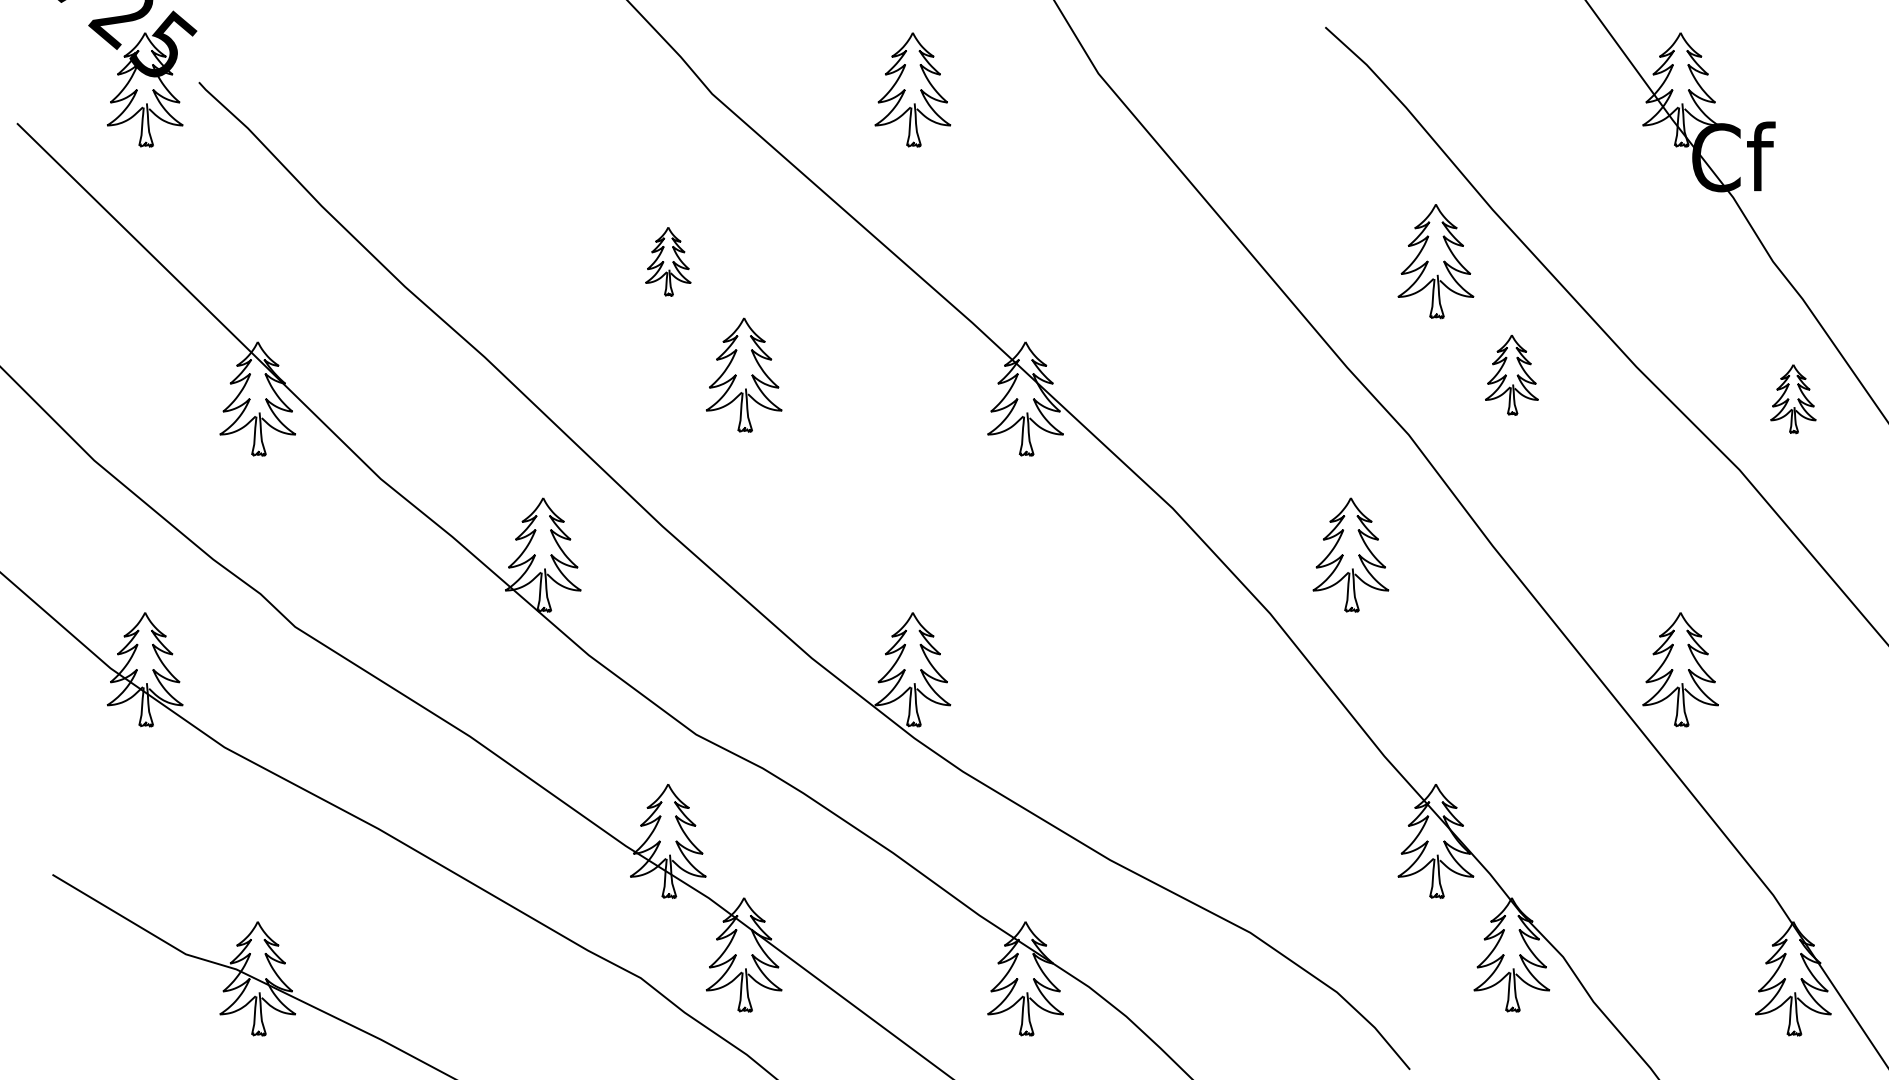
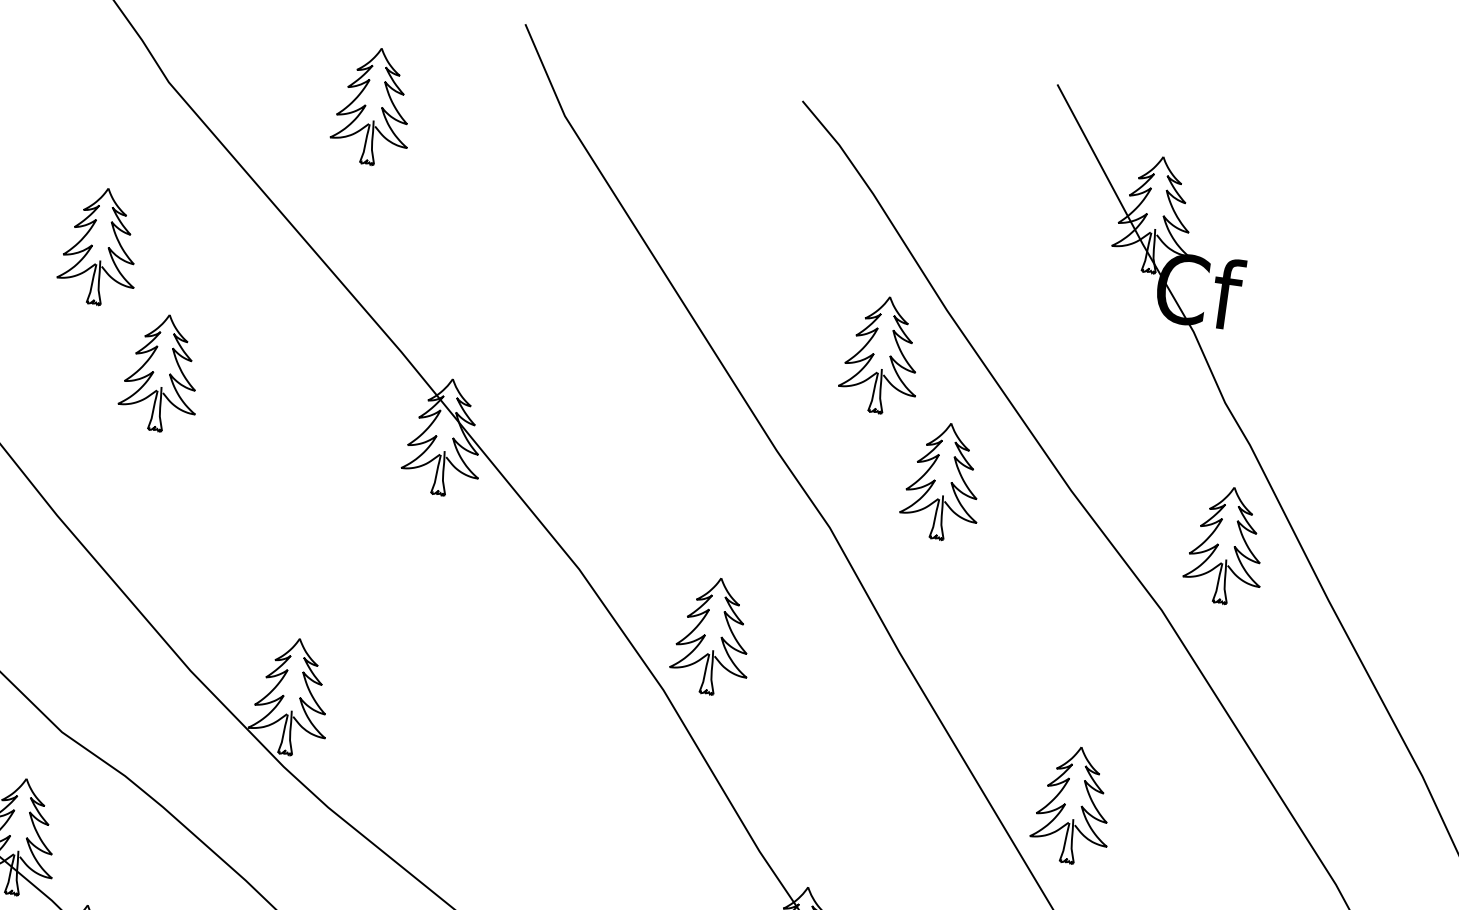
part: (668, 261) -> (100, 246), size x1.67
part: (1511, 374) -> (942, 480), size x1.43
part: (1793, 398) -> (1226, 545), size x1.67
part: (1350, 554) -> (712, 635), moved

